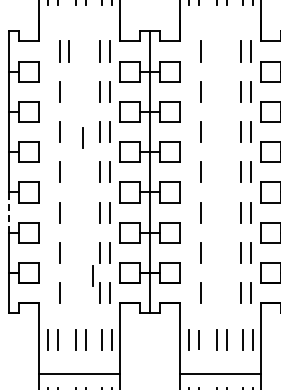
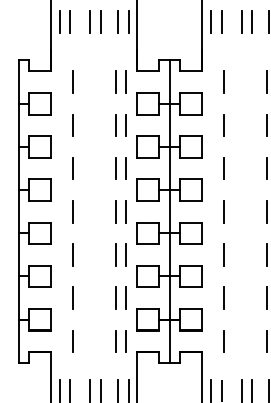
line: (68, 51) -> (82, 82), removed
line: (82, 137) -> (97, 174), removed
line: (9, 211) -> (18, 253), dashed -> solid
line: (92, 275) -> (107, 322), removed

